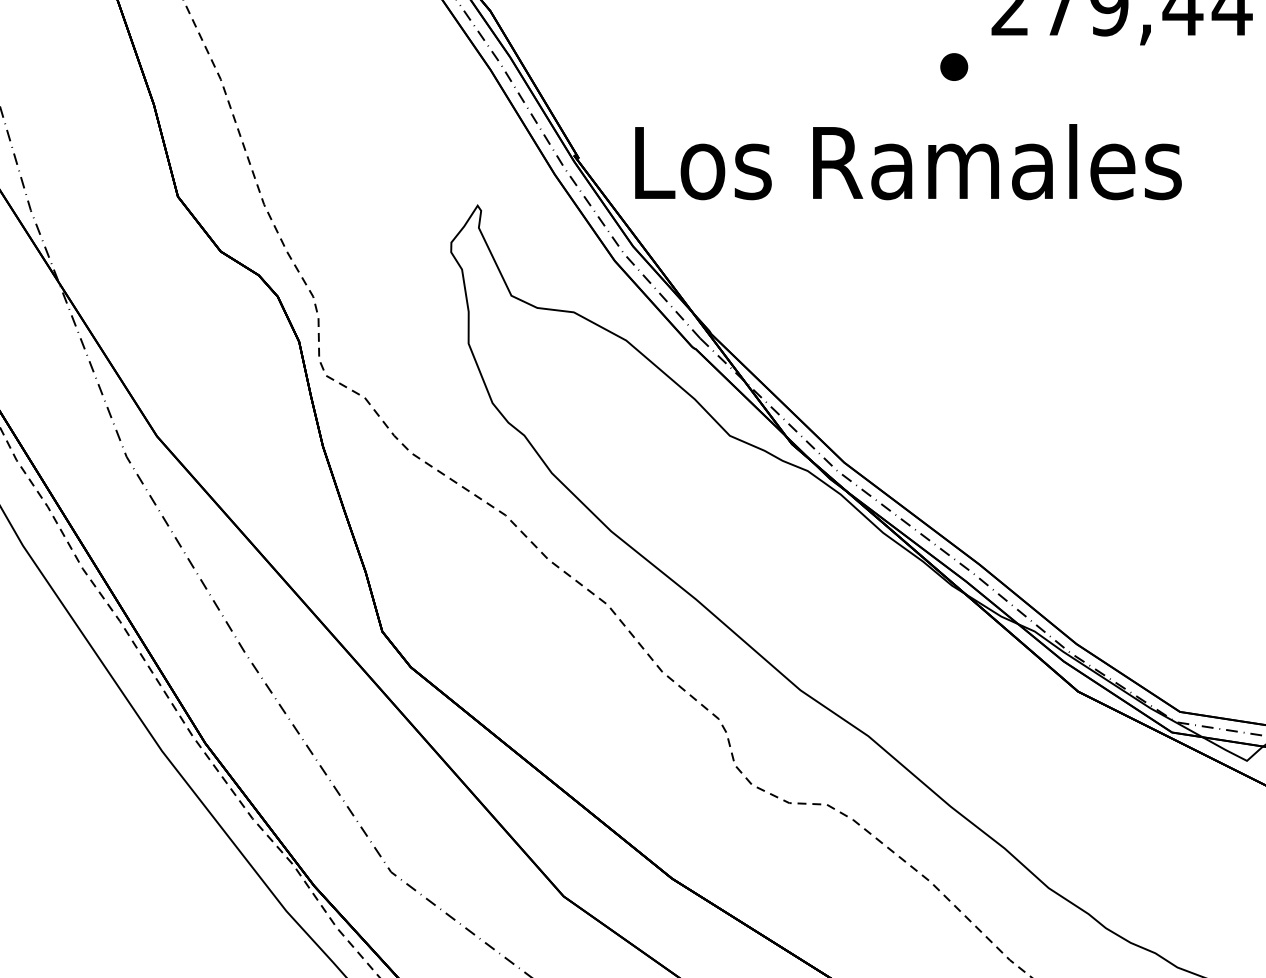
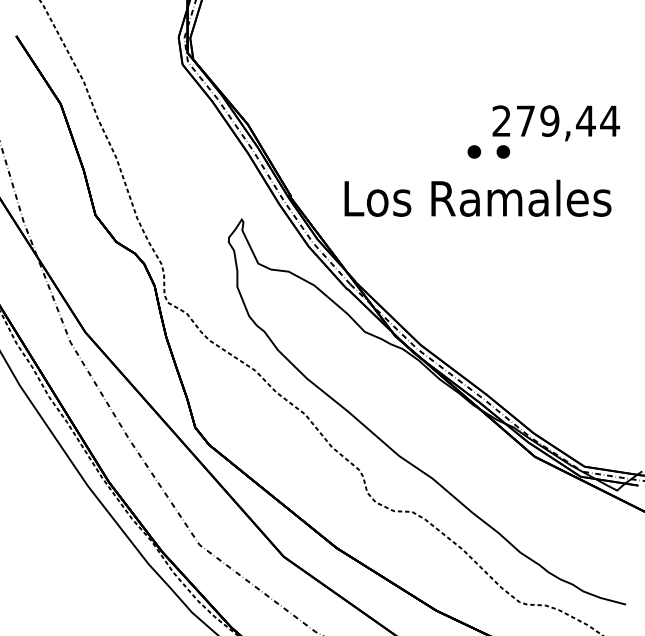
part: (1013, 66) -> (503, 151), added
text: (907, 160) -> (477, 197), moved

